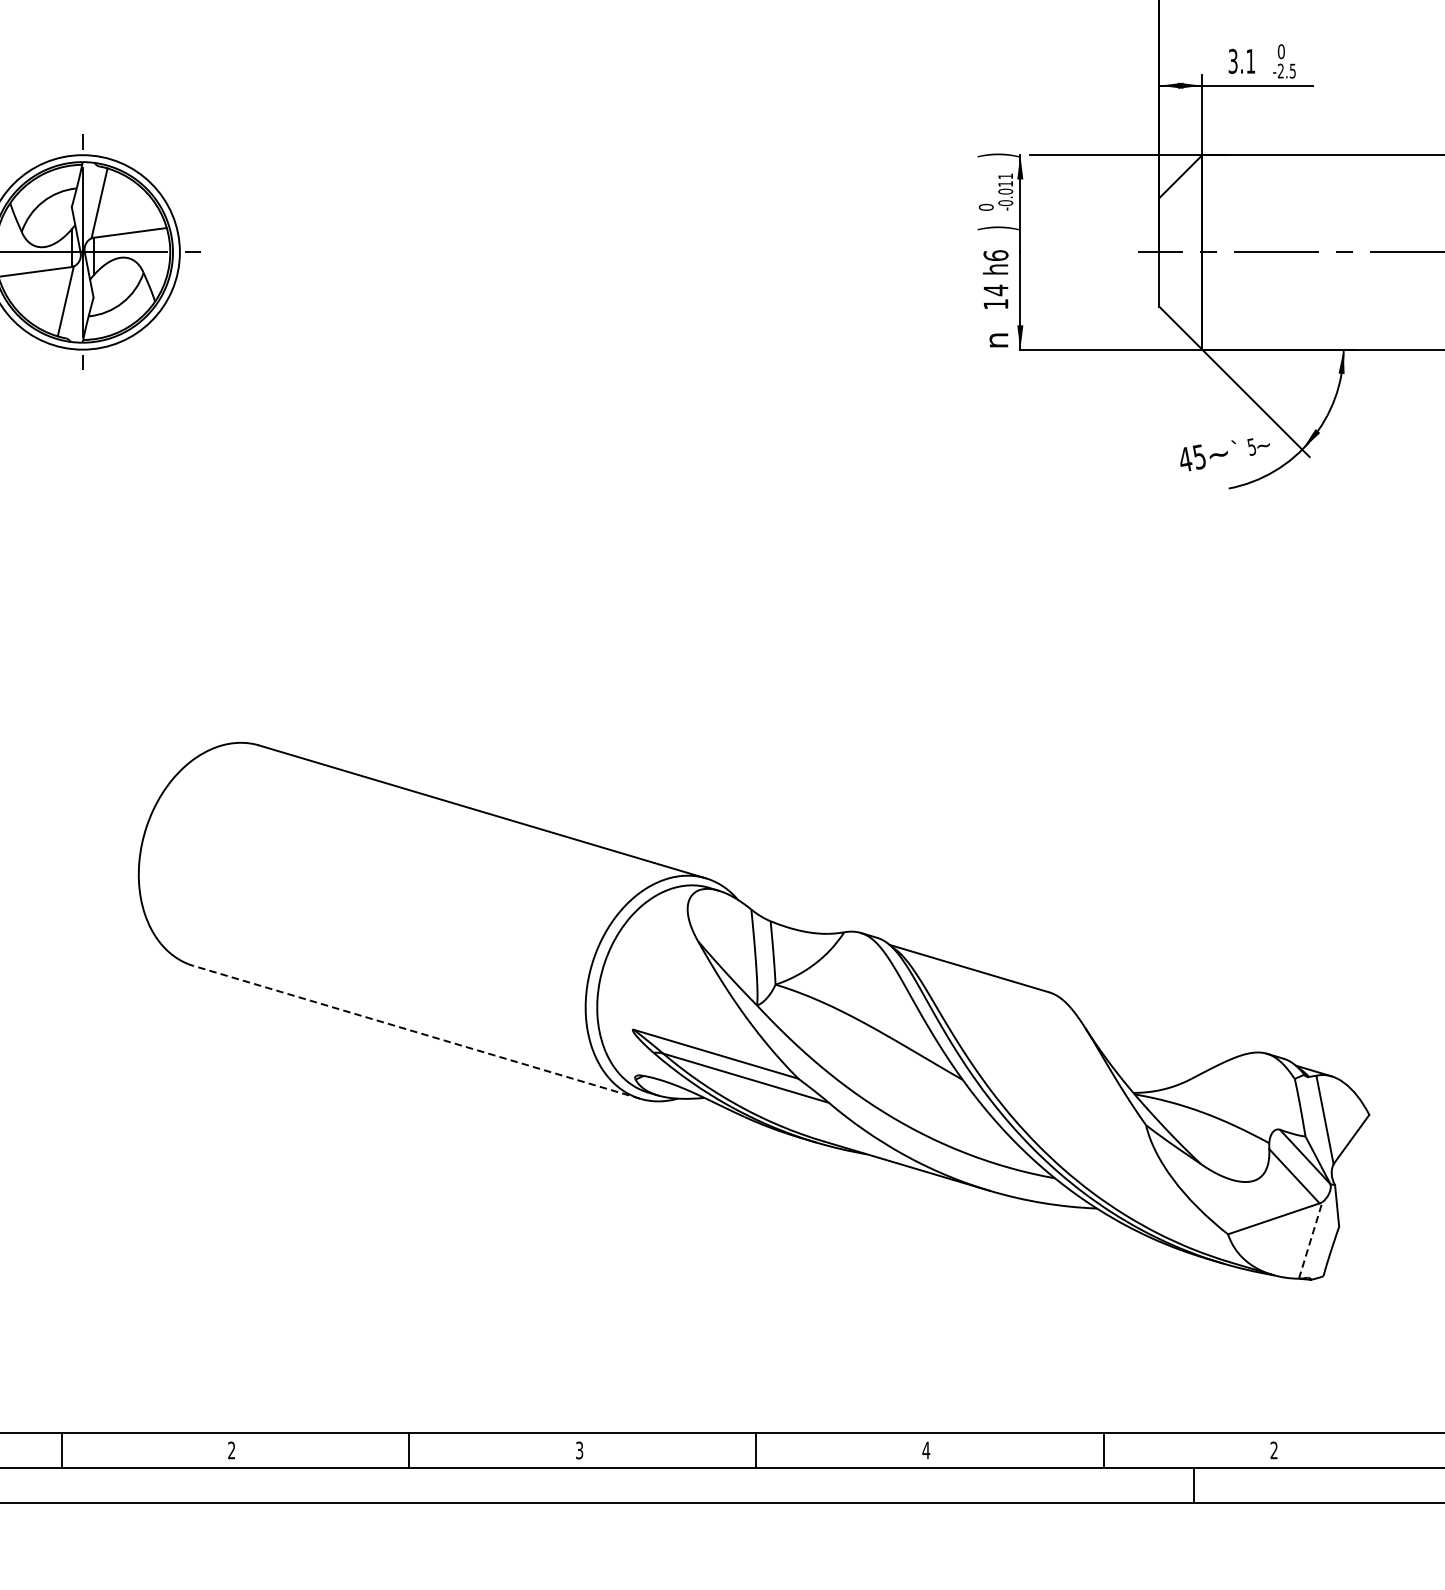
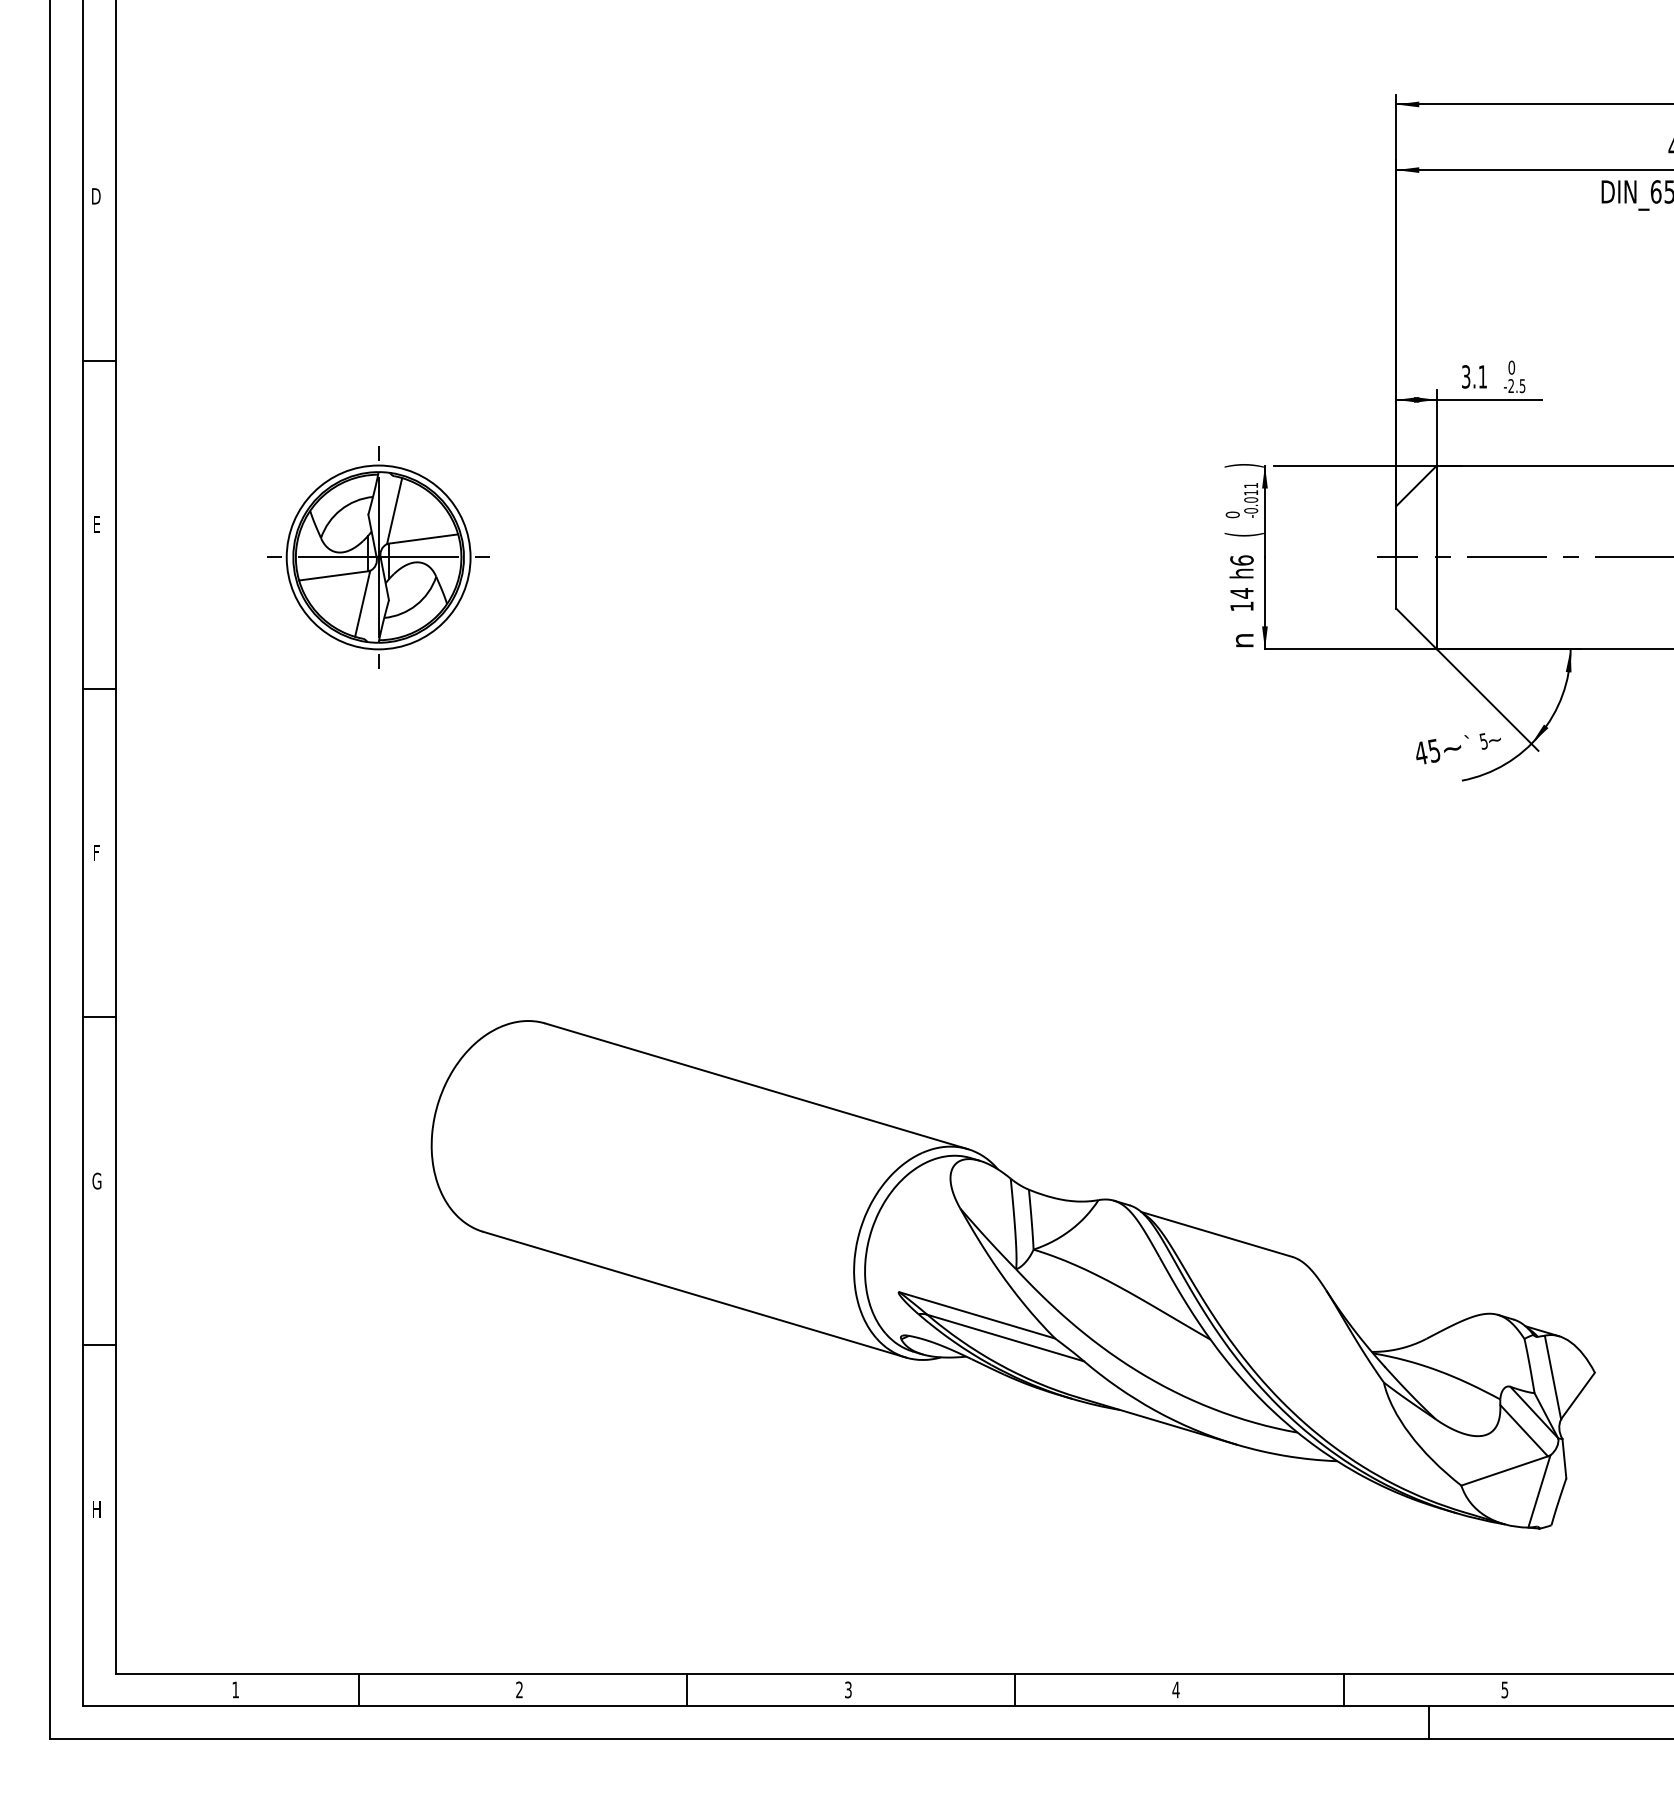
text: (997, 228) -> (1243, 534), ) -> (
line: (416, 1032) -> (694, 1294), dashed -> solid
line: (1310, 1240) -> (1539, 1491), dashed -> solid
text: (1273, 1450) -> (1504, 1689), 2 -> 5

